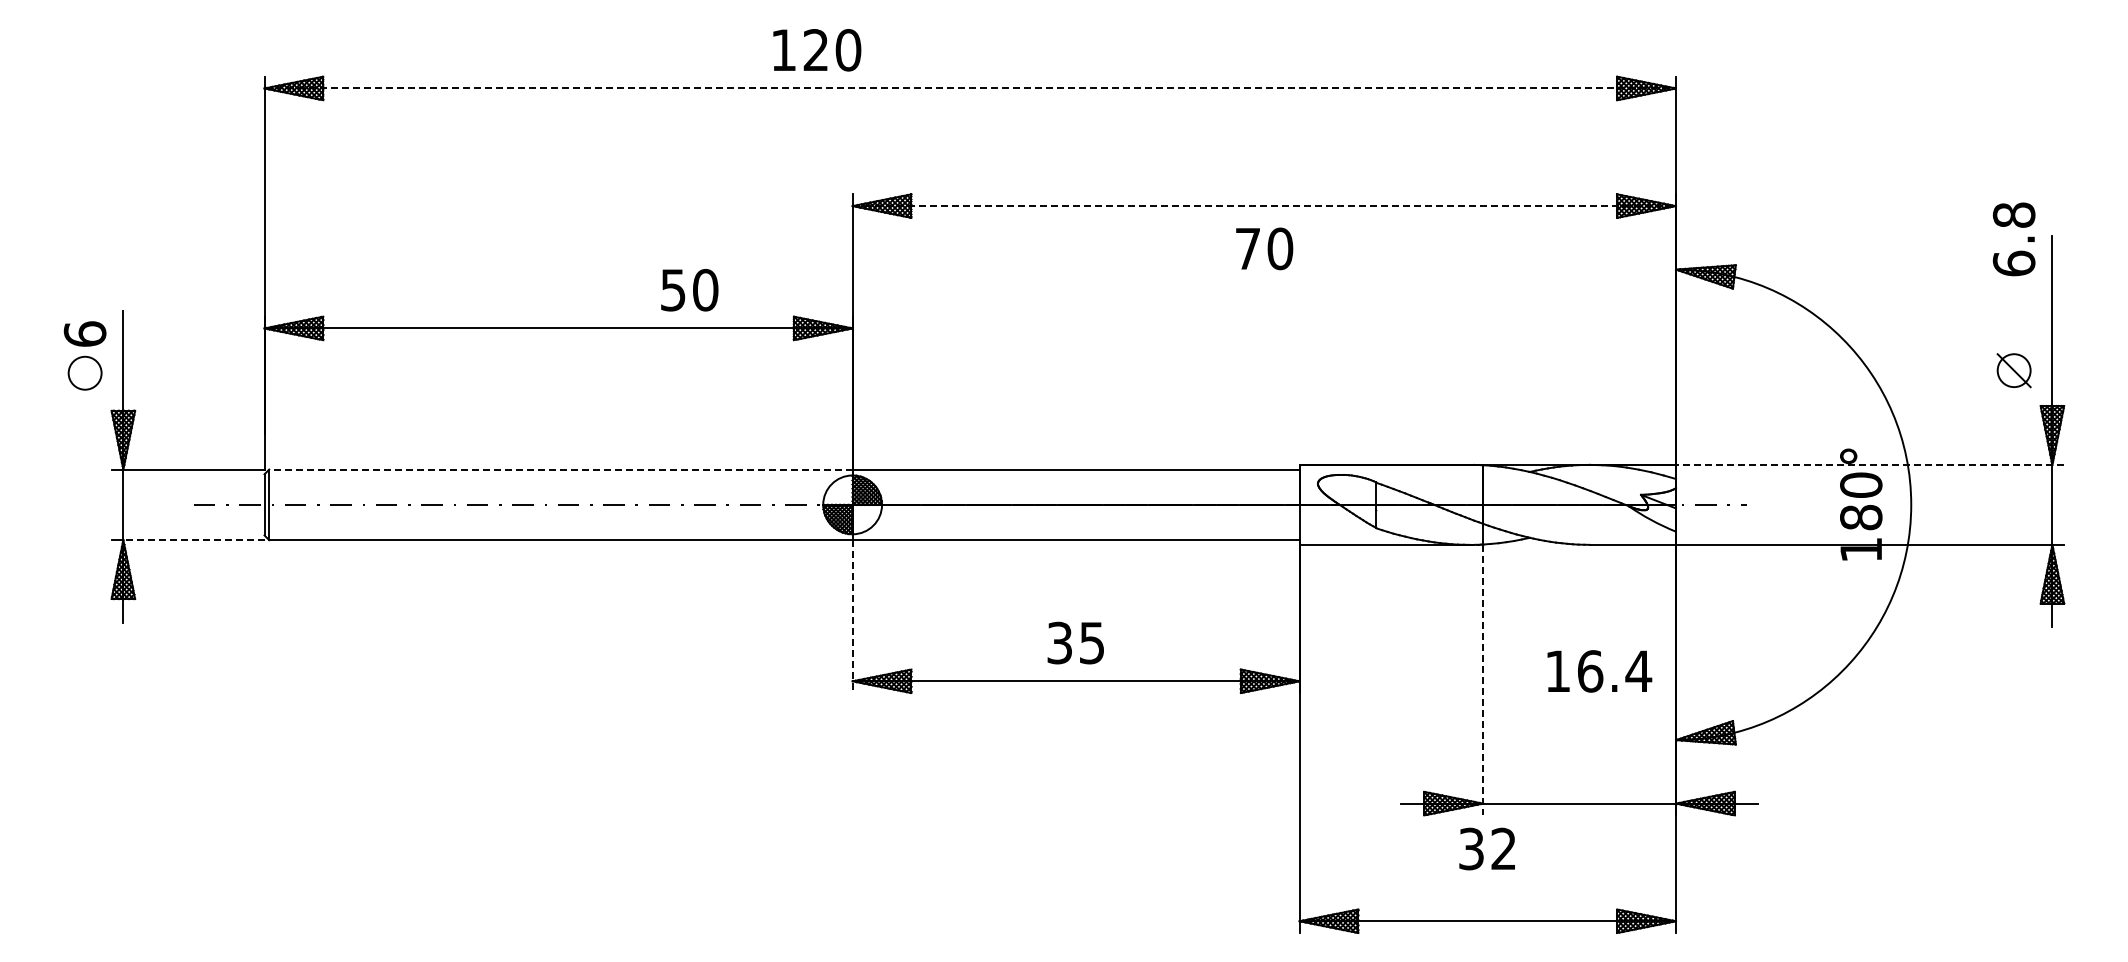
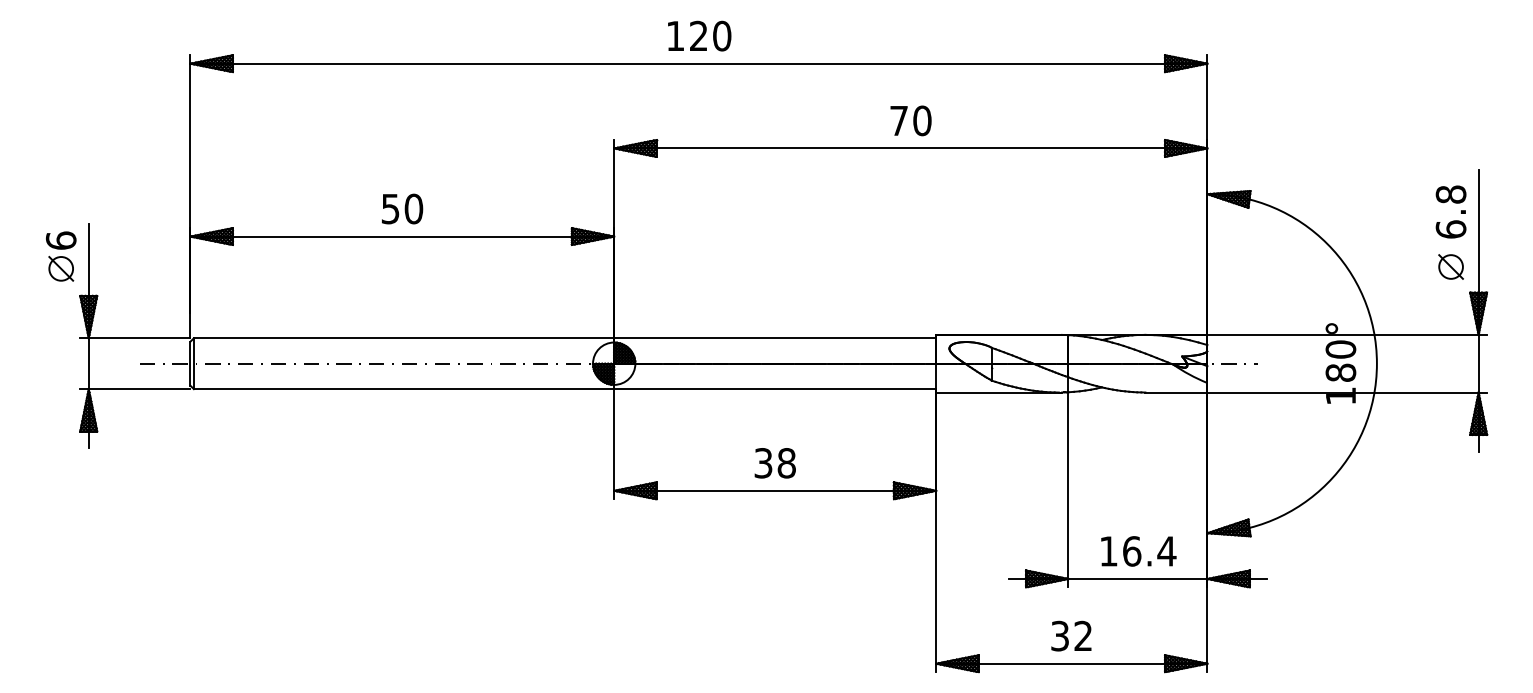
text: (817, 50) -> (699, 36), moved
line: (970, 88) -> (699, 63), dashed -> solid
line: (1264, 206) -> (910, 148), dashed -> solid
text: (2013, 239) -> (1450, 212), moved
text: (1264, 248) -> (910, 120), moved
text: (689, 290) -> (402, 209), moved
line: (84, 372) -> (60, 268), added
line: (1869, 464) -> (1346, 334), dashed -> solid
line: (560, 469) -> (403, 338), dashed -> solid
line: (193, 540) -> (139, 389), dashed -> solid
line: (852, 617) -> (614, 444), dashed -> solid
text: (1091, 642) -> (786, 462), 35 -> 38
text: (1599, 671) -> (1138, 551), moved
line: (1483, 680) -> (1068, 490), dashed -> solid
text: (1486, 848) -> (1070, 635), moved

